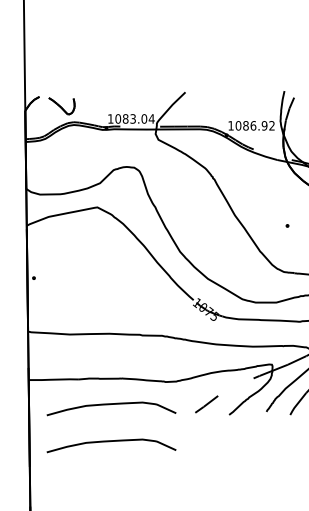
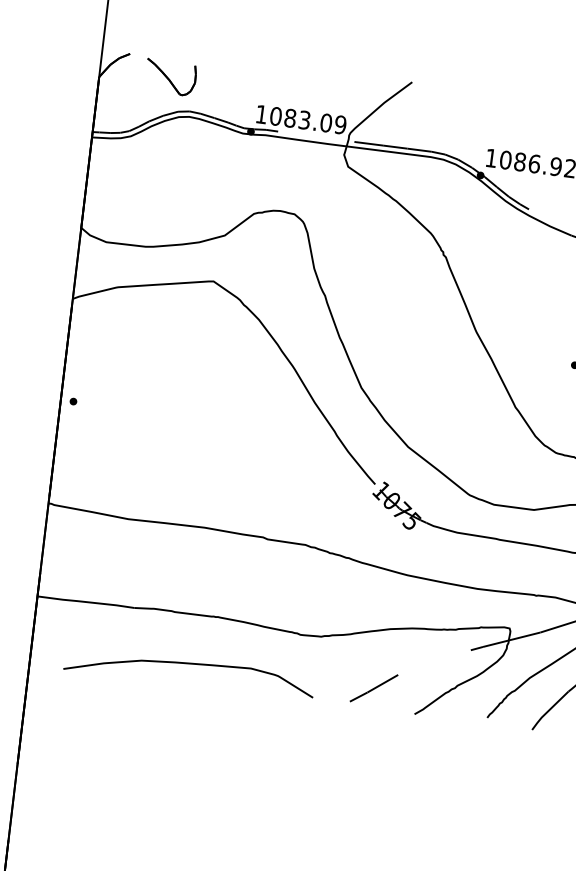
text: (151, 118) -> (340, 123), 1083.04 -> 1083.09
curve: (109, 442) -> (177, 737), removed

